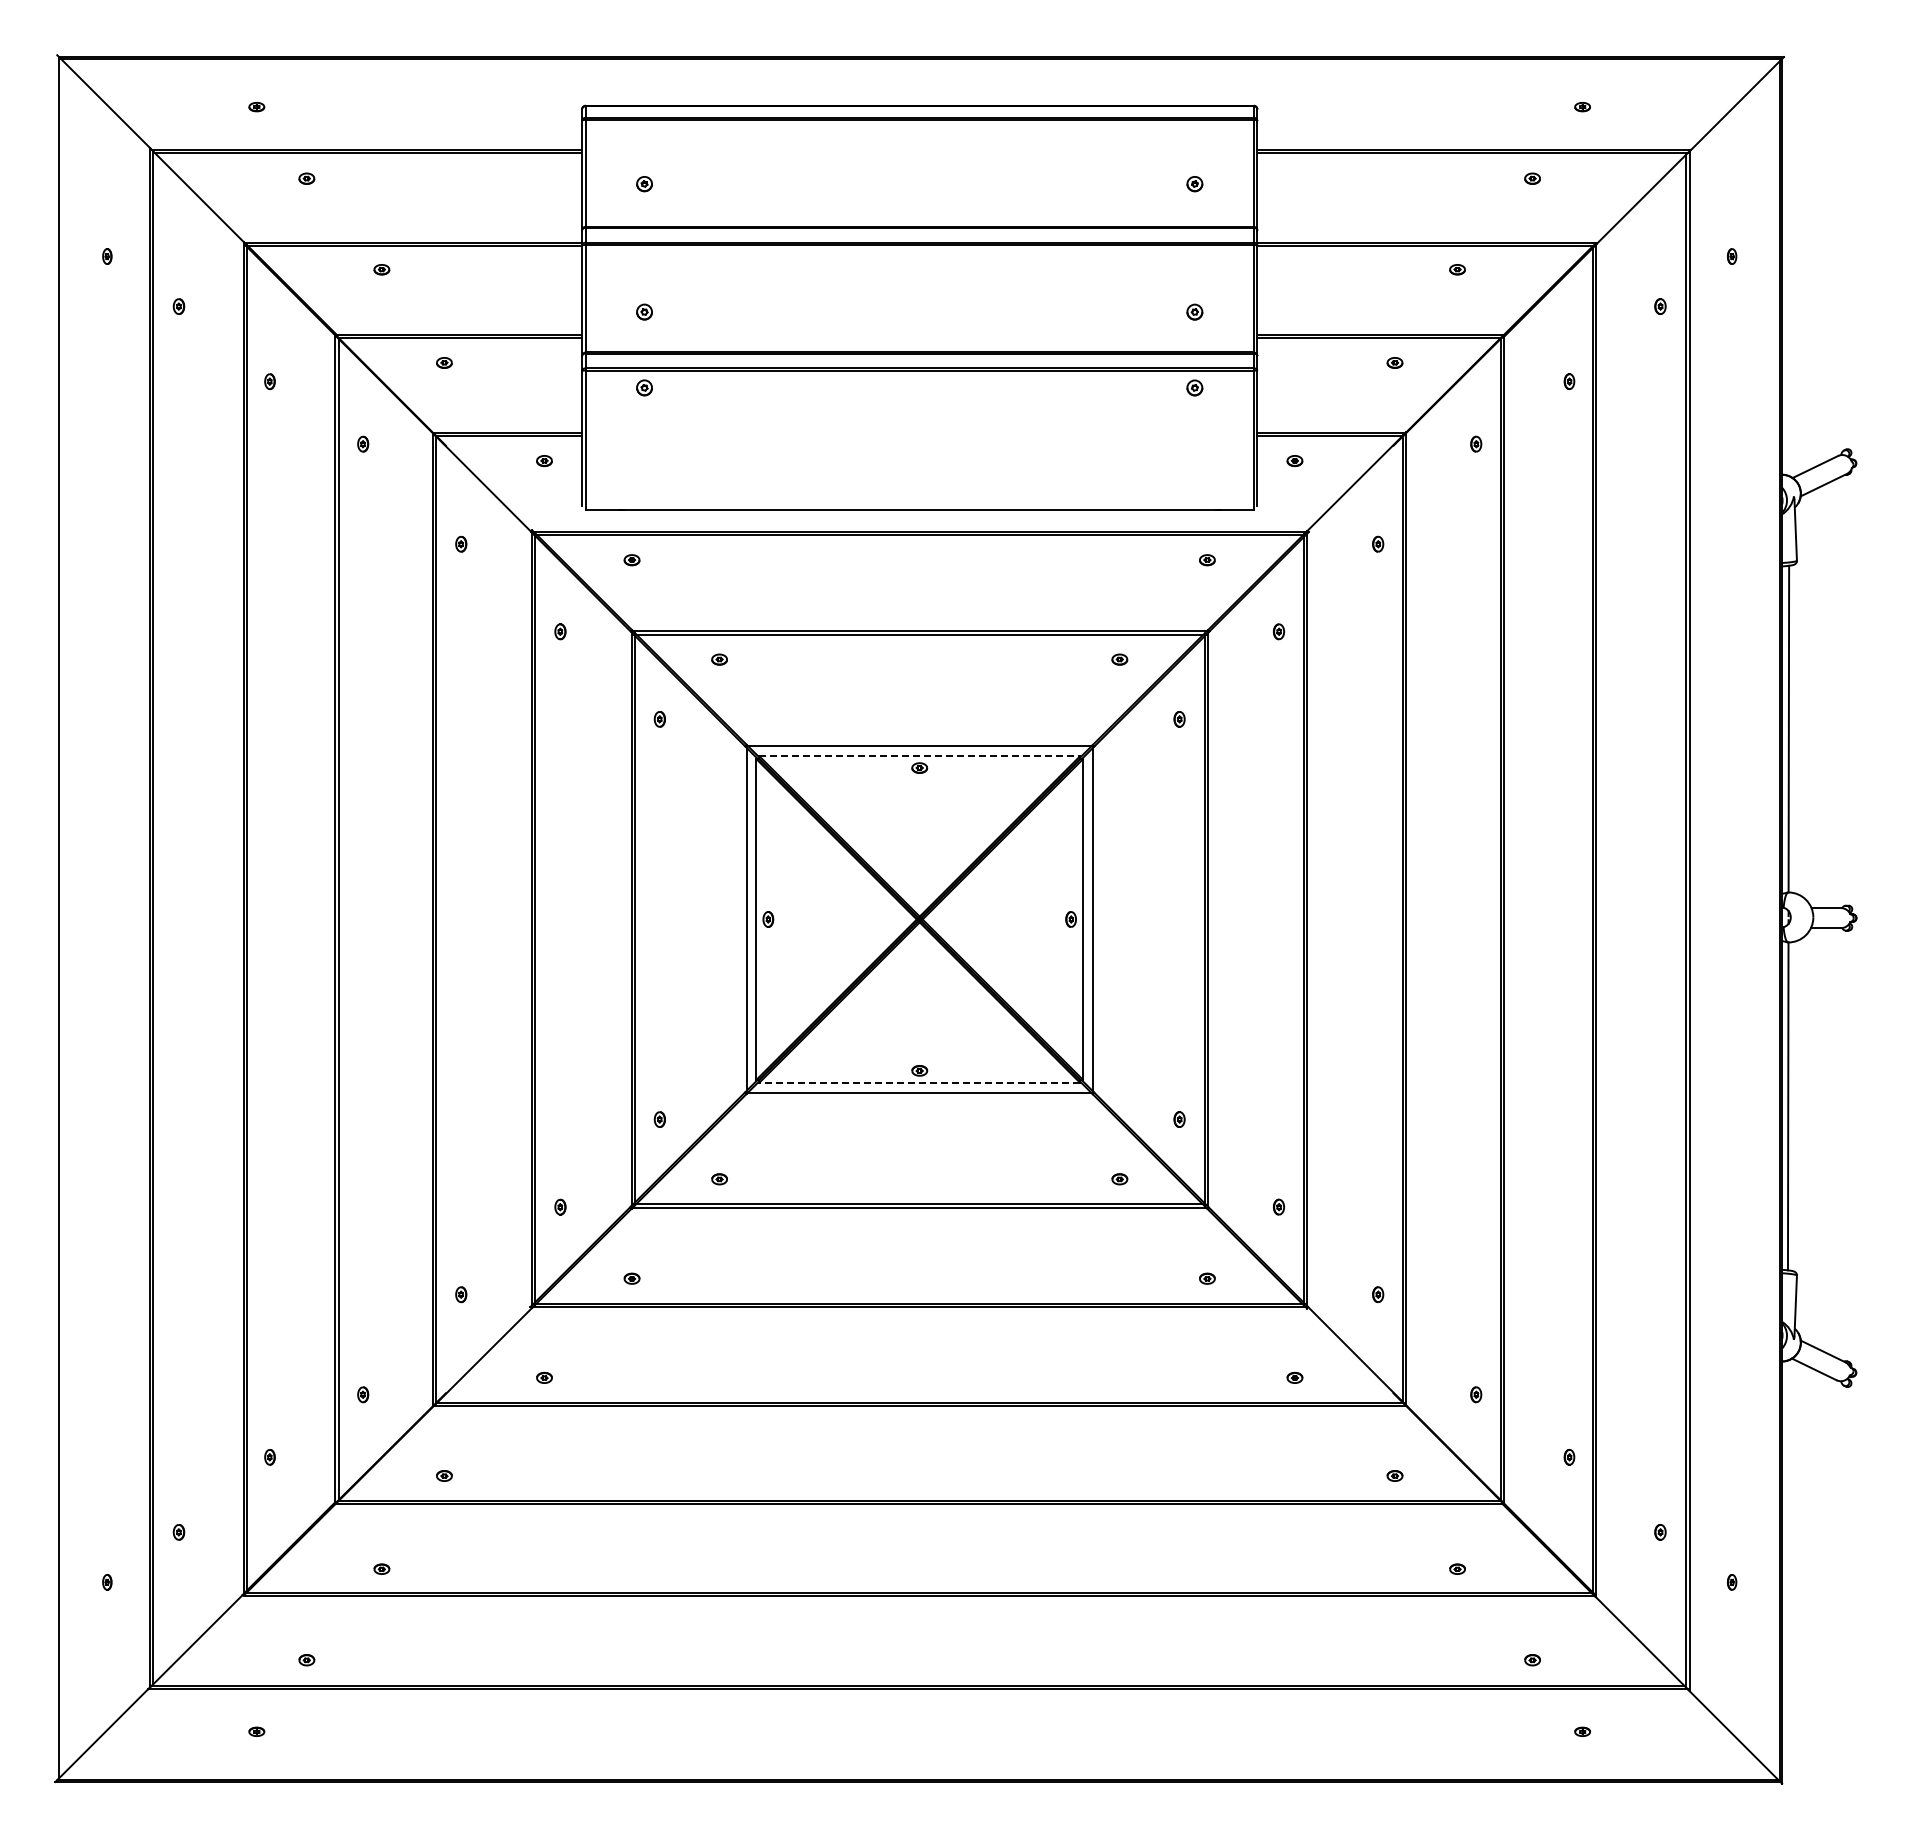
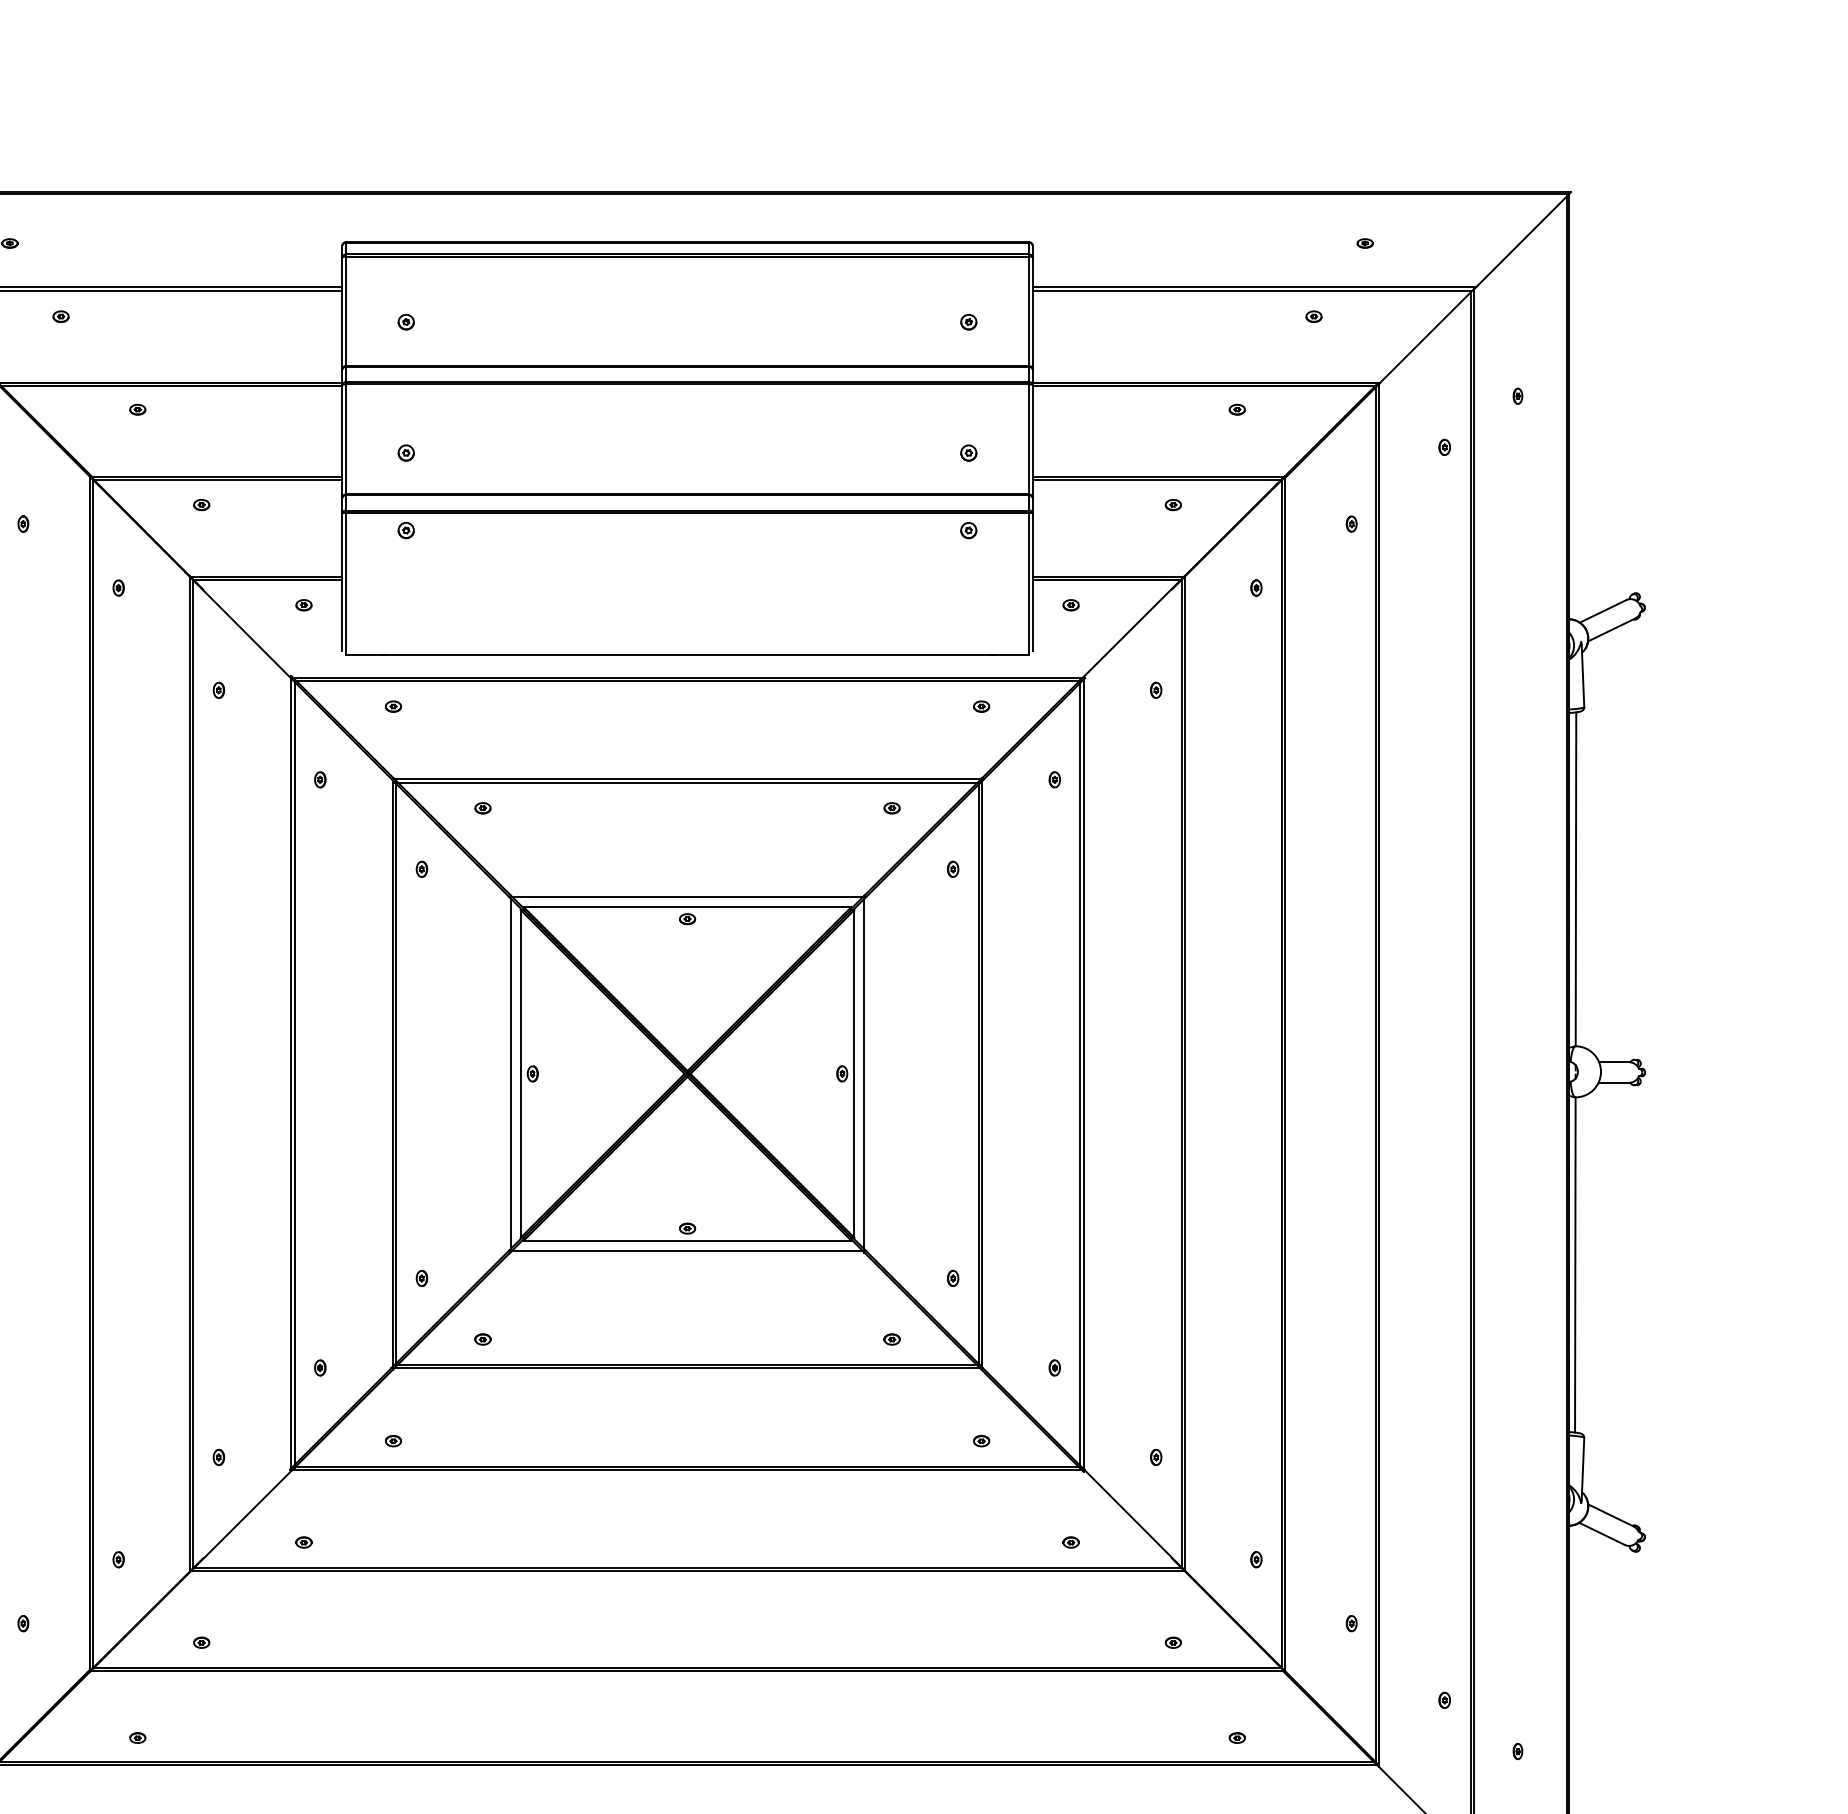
line: (920, 756) -> (688, 907), dashed -> solid
line: (919, 1082) -> (687, 1240), dashed -> solid

